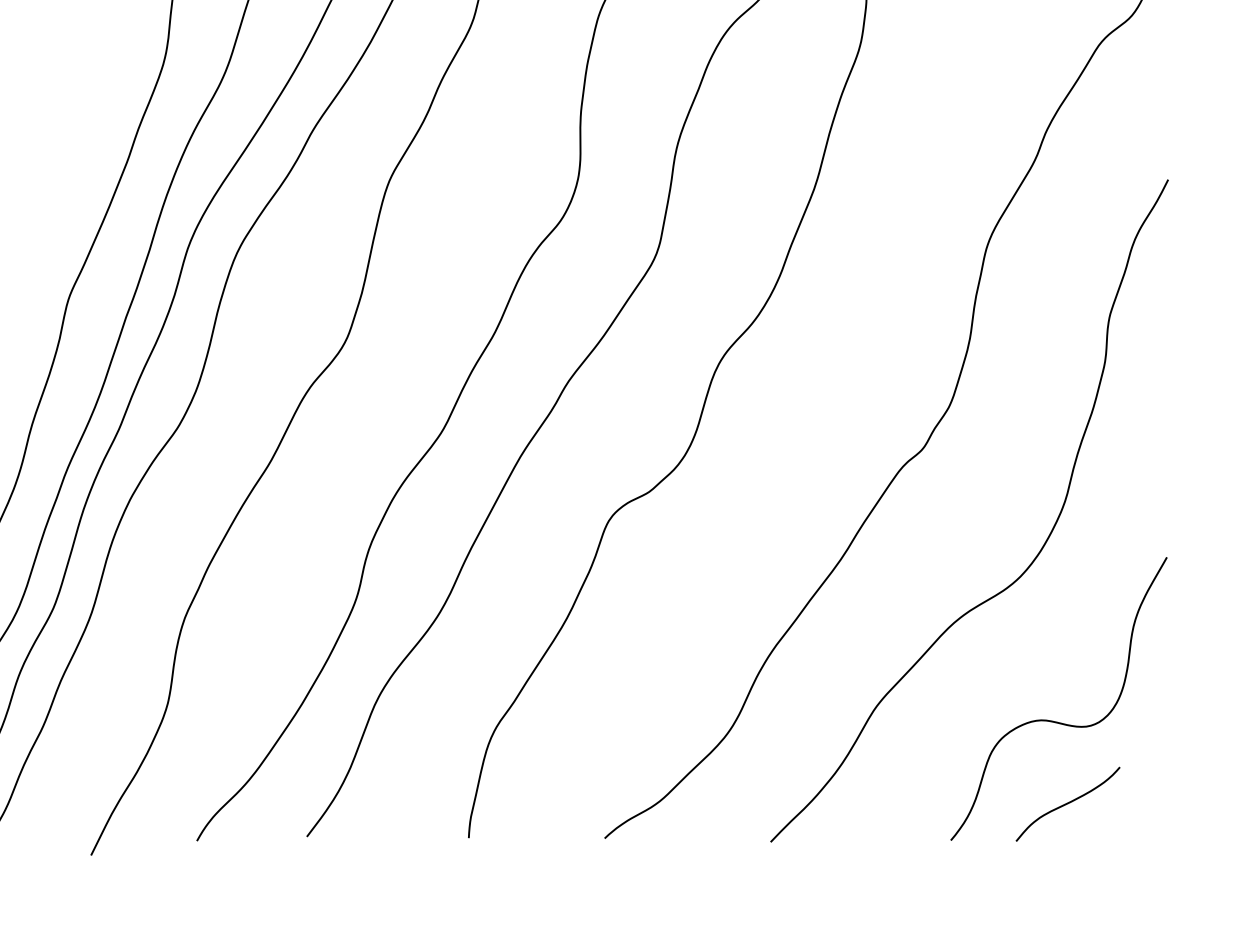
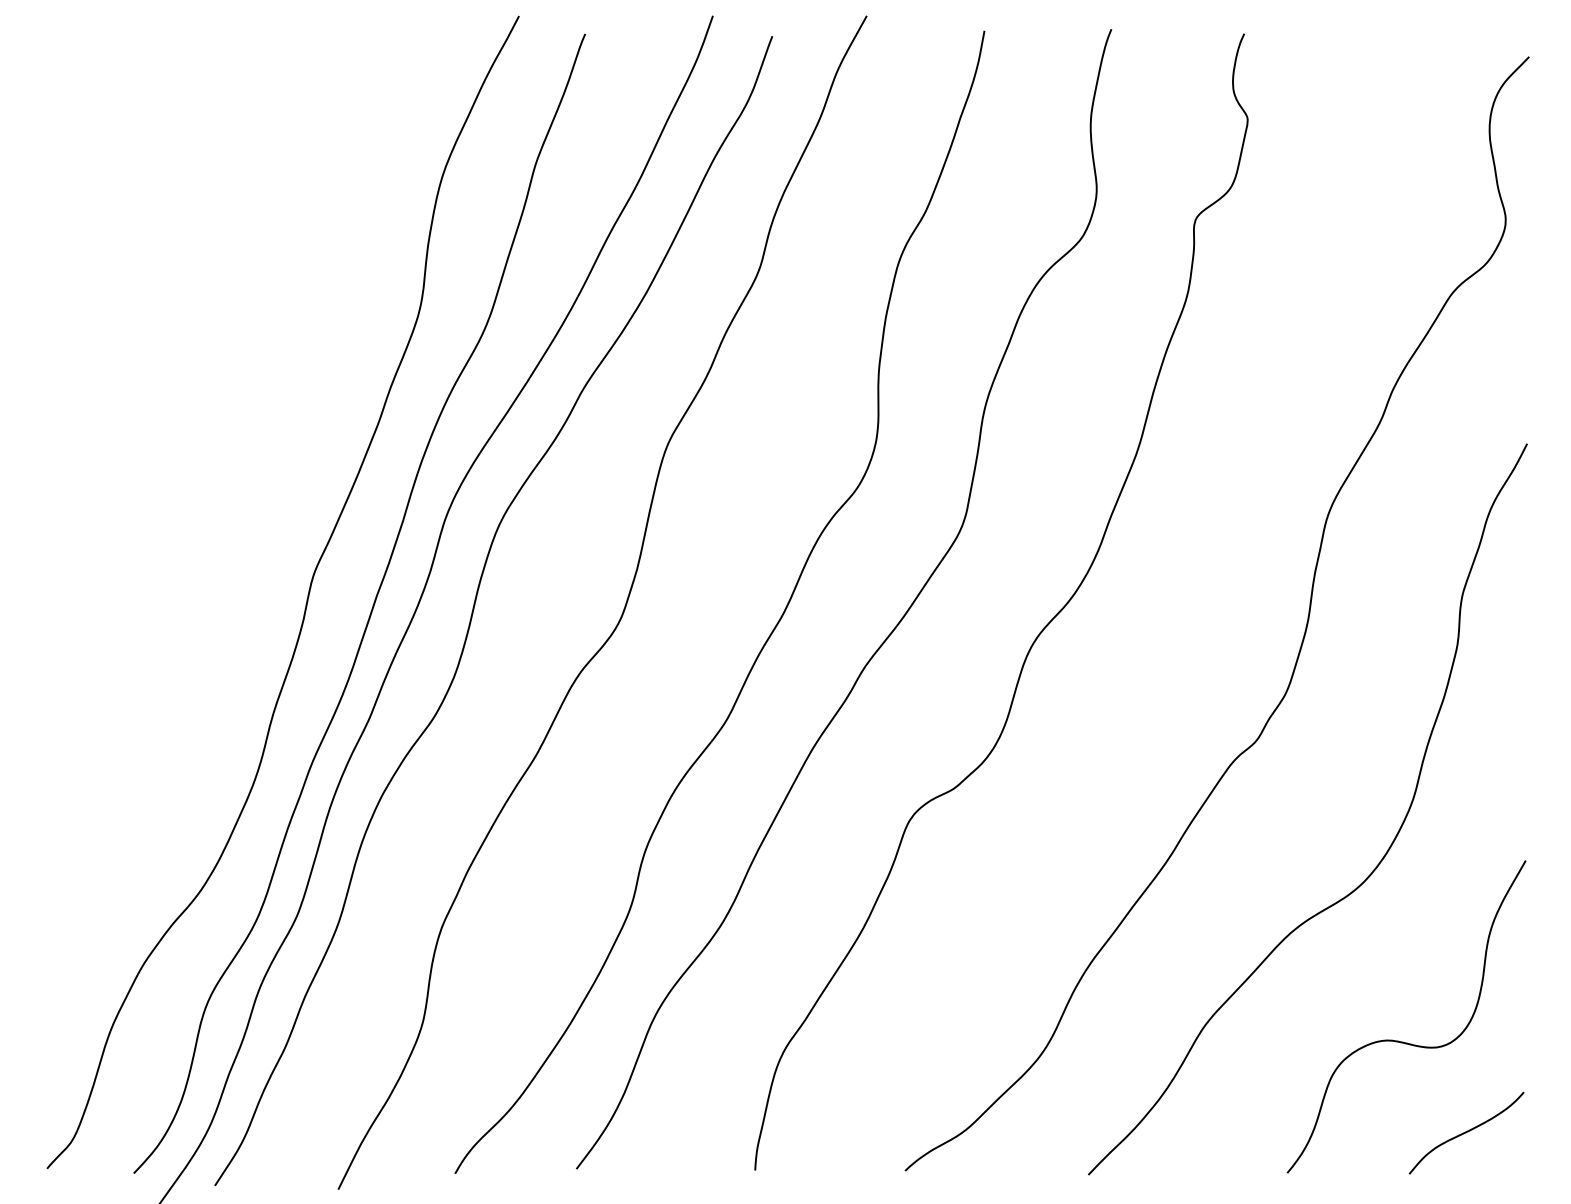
curve: (1067, 803) -> (1466, 1132), moved

